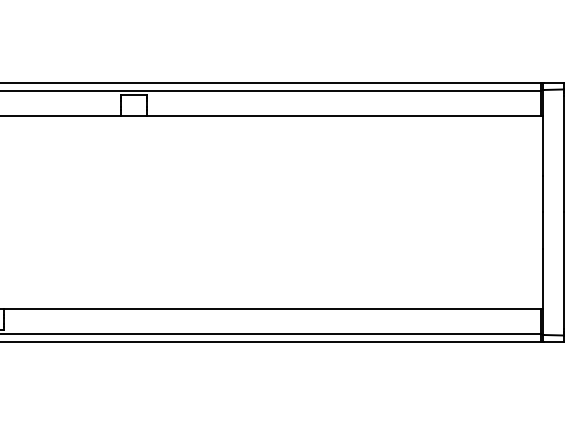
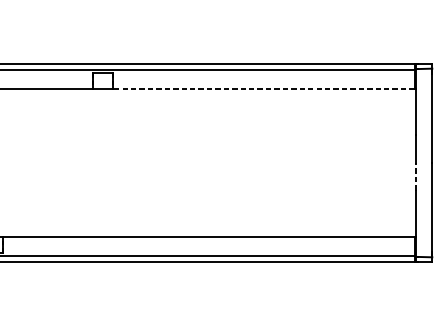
line: (343, 116) -> (263, 89), solid -> dashed
line: (542, 230) -> (416, 176), solid -> dashed

